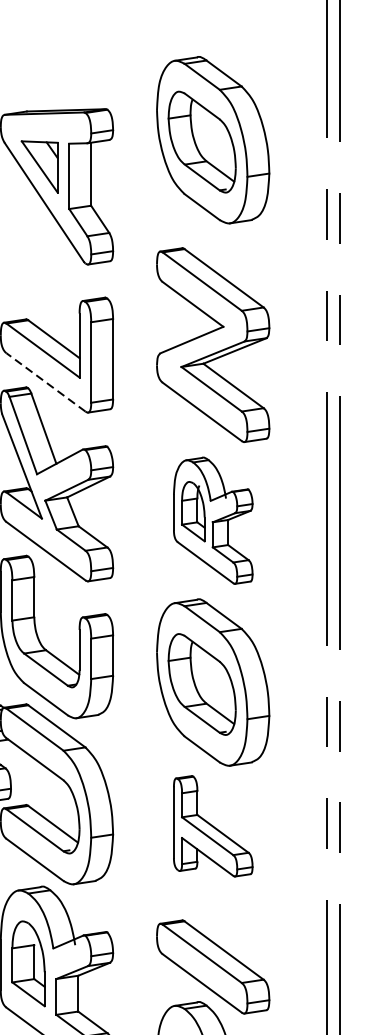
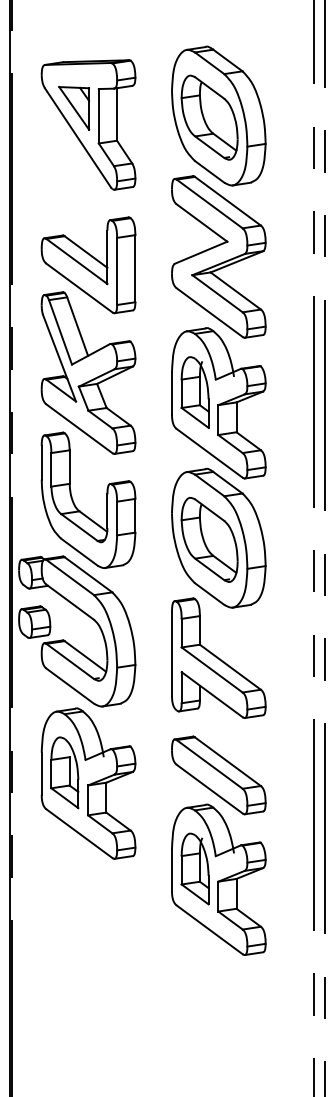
part: (212, 139) -> (218, 115), moved
line: (46, 382) -> (79, 288), dashed -> solid
part: (212, 520) -> (218, 403), size x1.43
part: (212, 825) -> (218, 657), size x1.43

